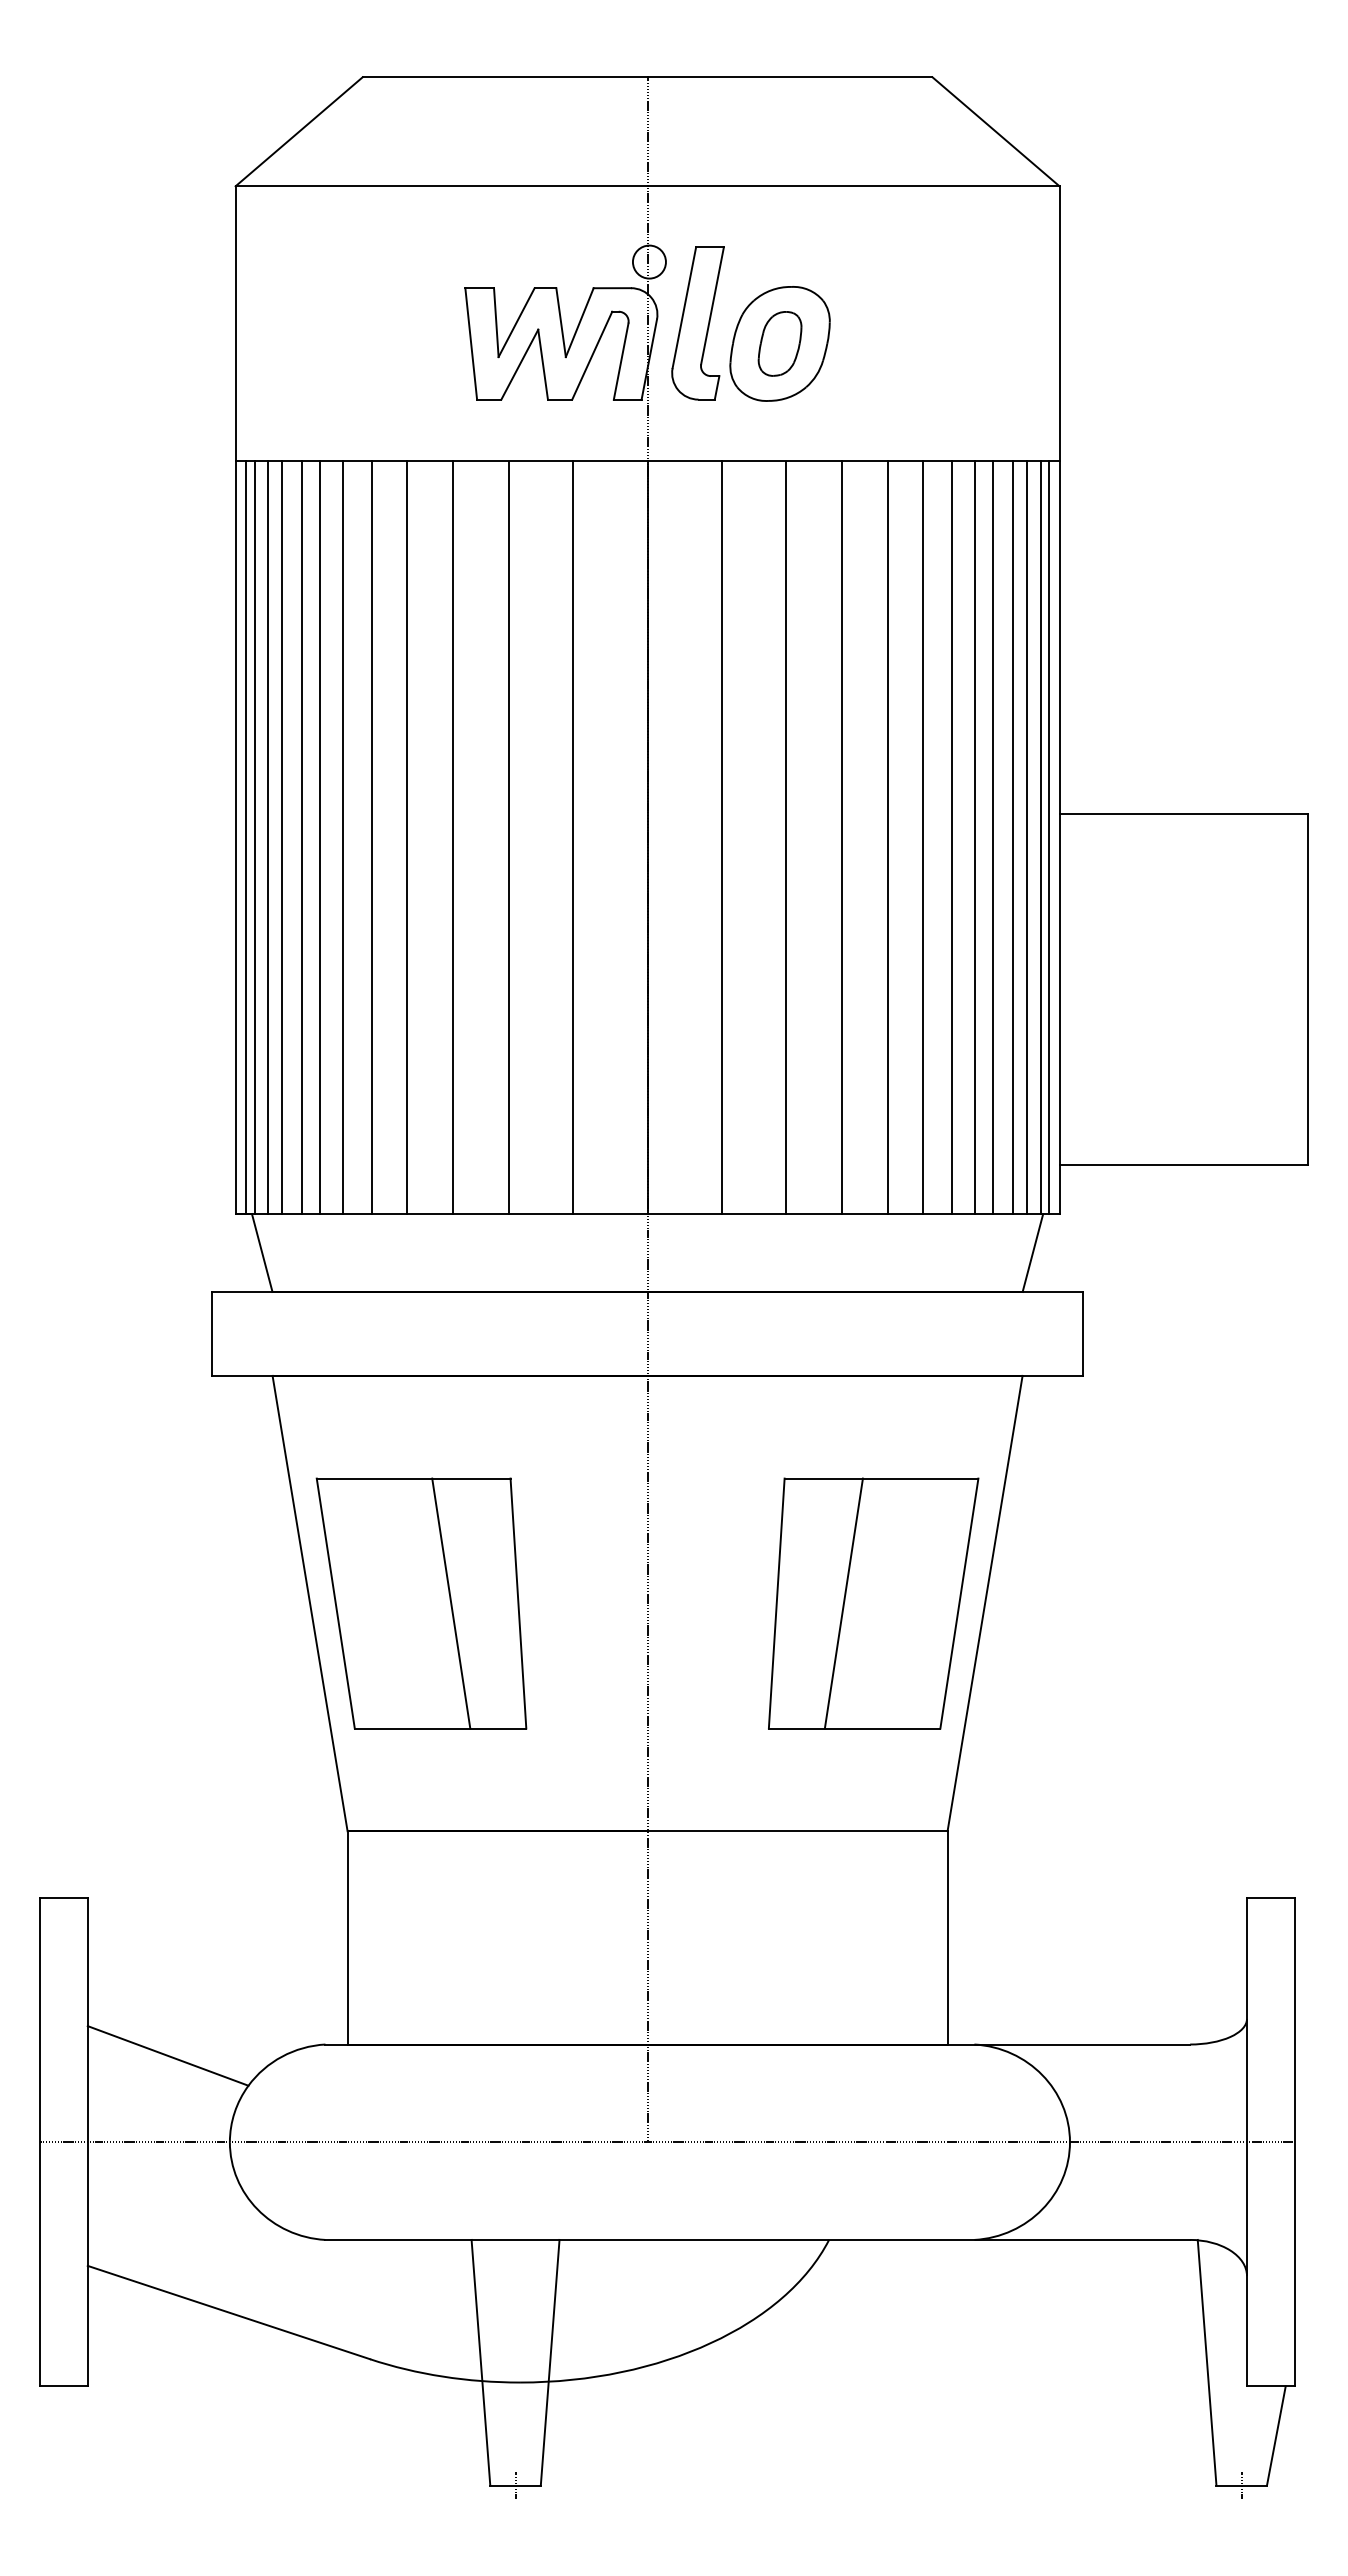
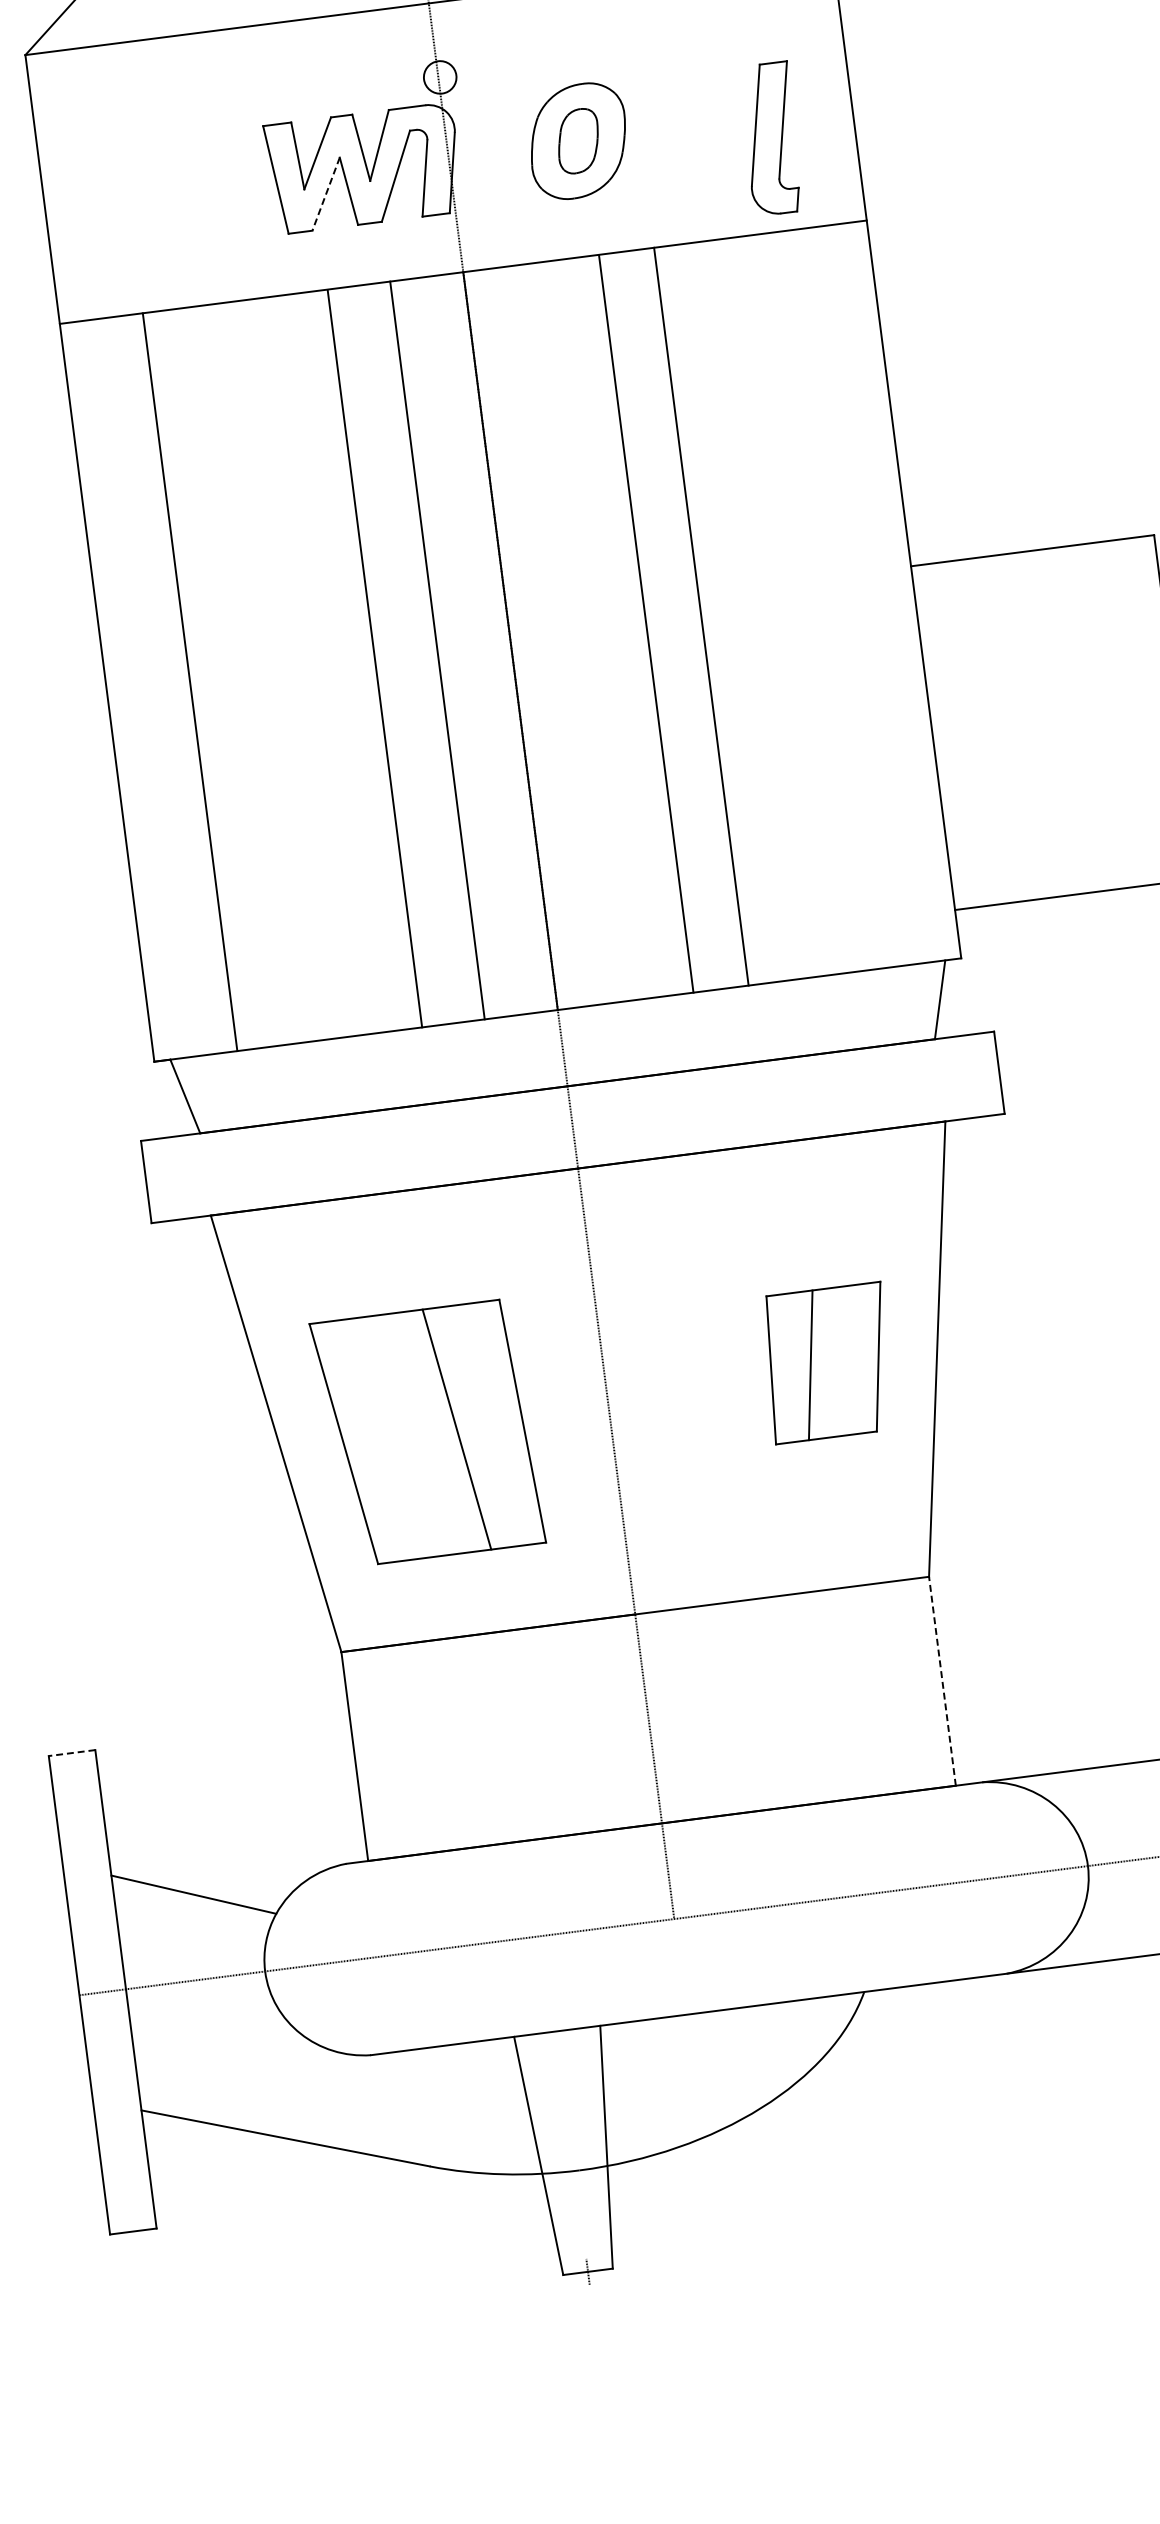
part: (697, 323) -> (770, 139), moved
line: (519, 364) -> (325, 194), solid -> dashed
line: (246, 837) -> (117, 691), removed
line: (254, 837) -> (125, 690), removed
line: (268, 837) -> (139, 688), removed
line: (282, 837) -> (153, 687), removed
line: (302, 837) -> (172, 684), removed
line: (343, 837) -> (212, 679), removed
line: (372, 837) -> (241, 675), removed
line: (407, 837) -> (275, 671), removed
line: (452, 837) -> (319, 665), removed
line: (722, 837) -> (583, 631), removed
line: (888, 837) -> (746, 610), removed
line: (923, 837) -> (780, 606), removed
line: (951, 837) -> (808, 603), removed
line: (974, 837) -> (830, 600), removed
line: (993, 837) -> (849, 597), removed
line: (1012, 837) -> (867, 595), removed
line: (1027, 837) -> (882, 593), removed
line: (1040, 837) -> (895, 591), removed
line: (1049, 837) -> (904, 590), removed
part: (421, 1603) -> (427, 1433), moved
part: (873, 1603) -> (827, 1363), size x0.6
line: (64, 1897) -> (72, 1752), solid -> dashed
line: (947, 1937) -> (942, 1680), solid -> dashed

